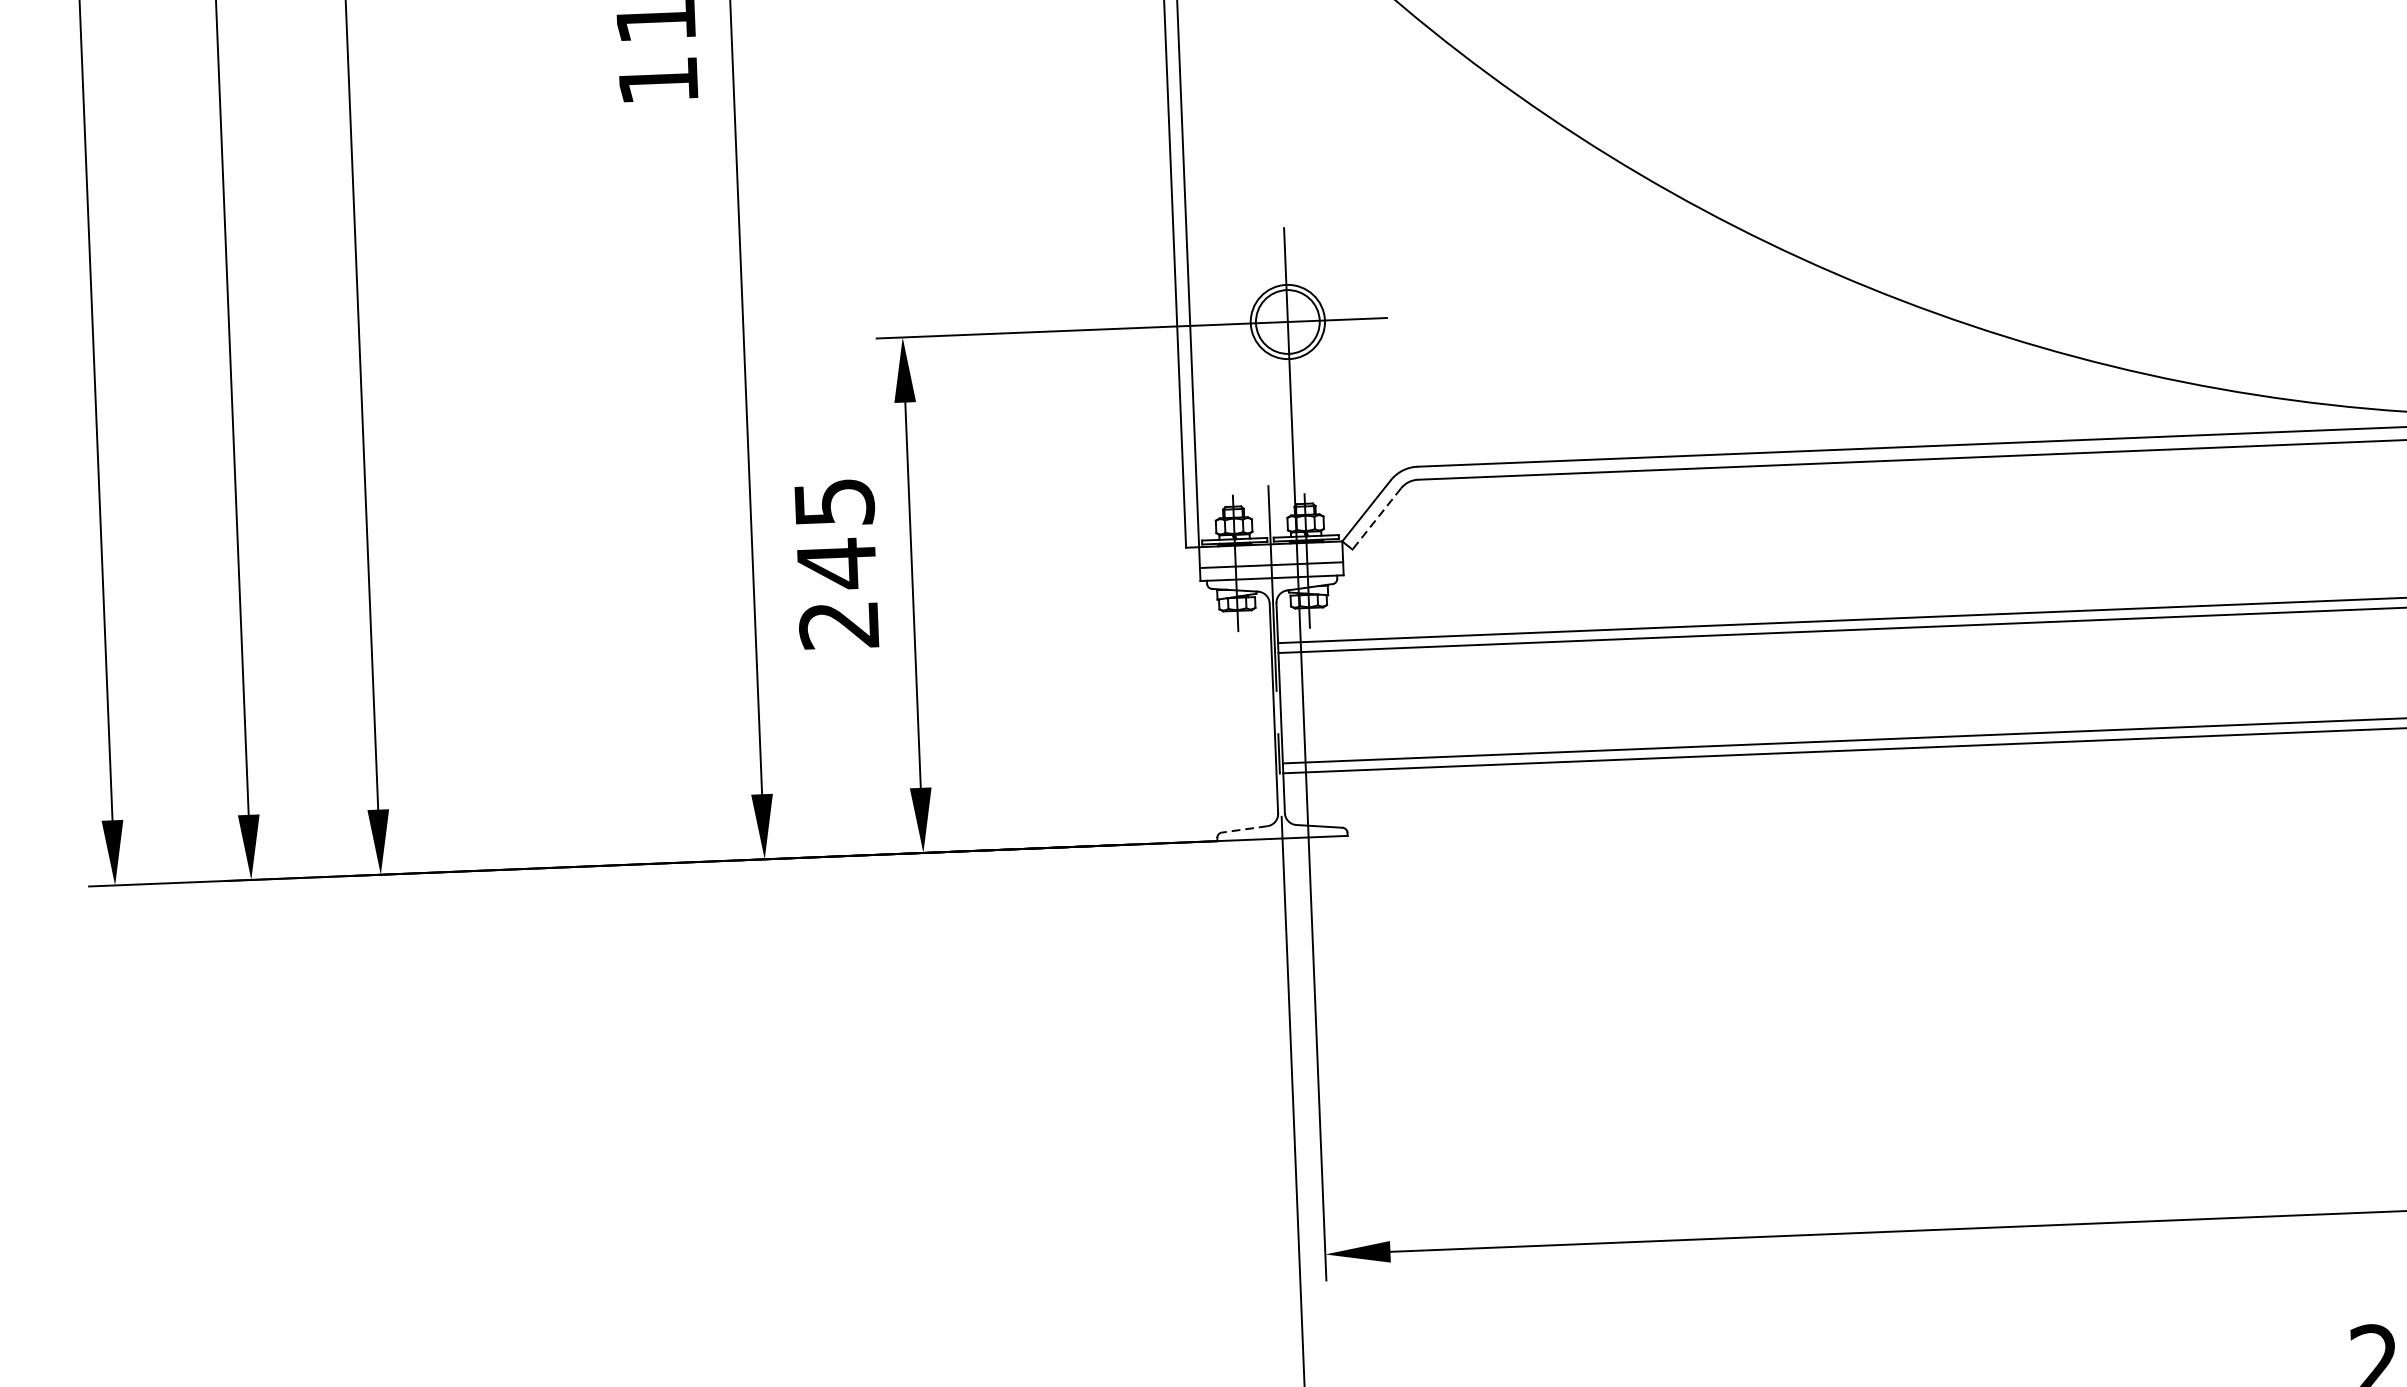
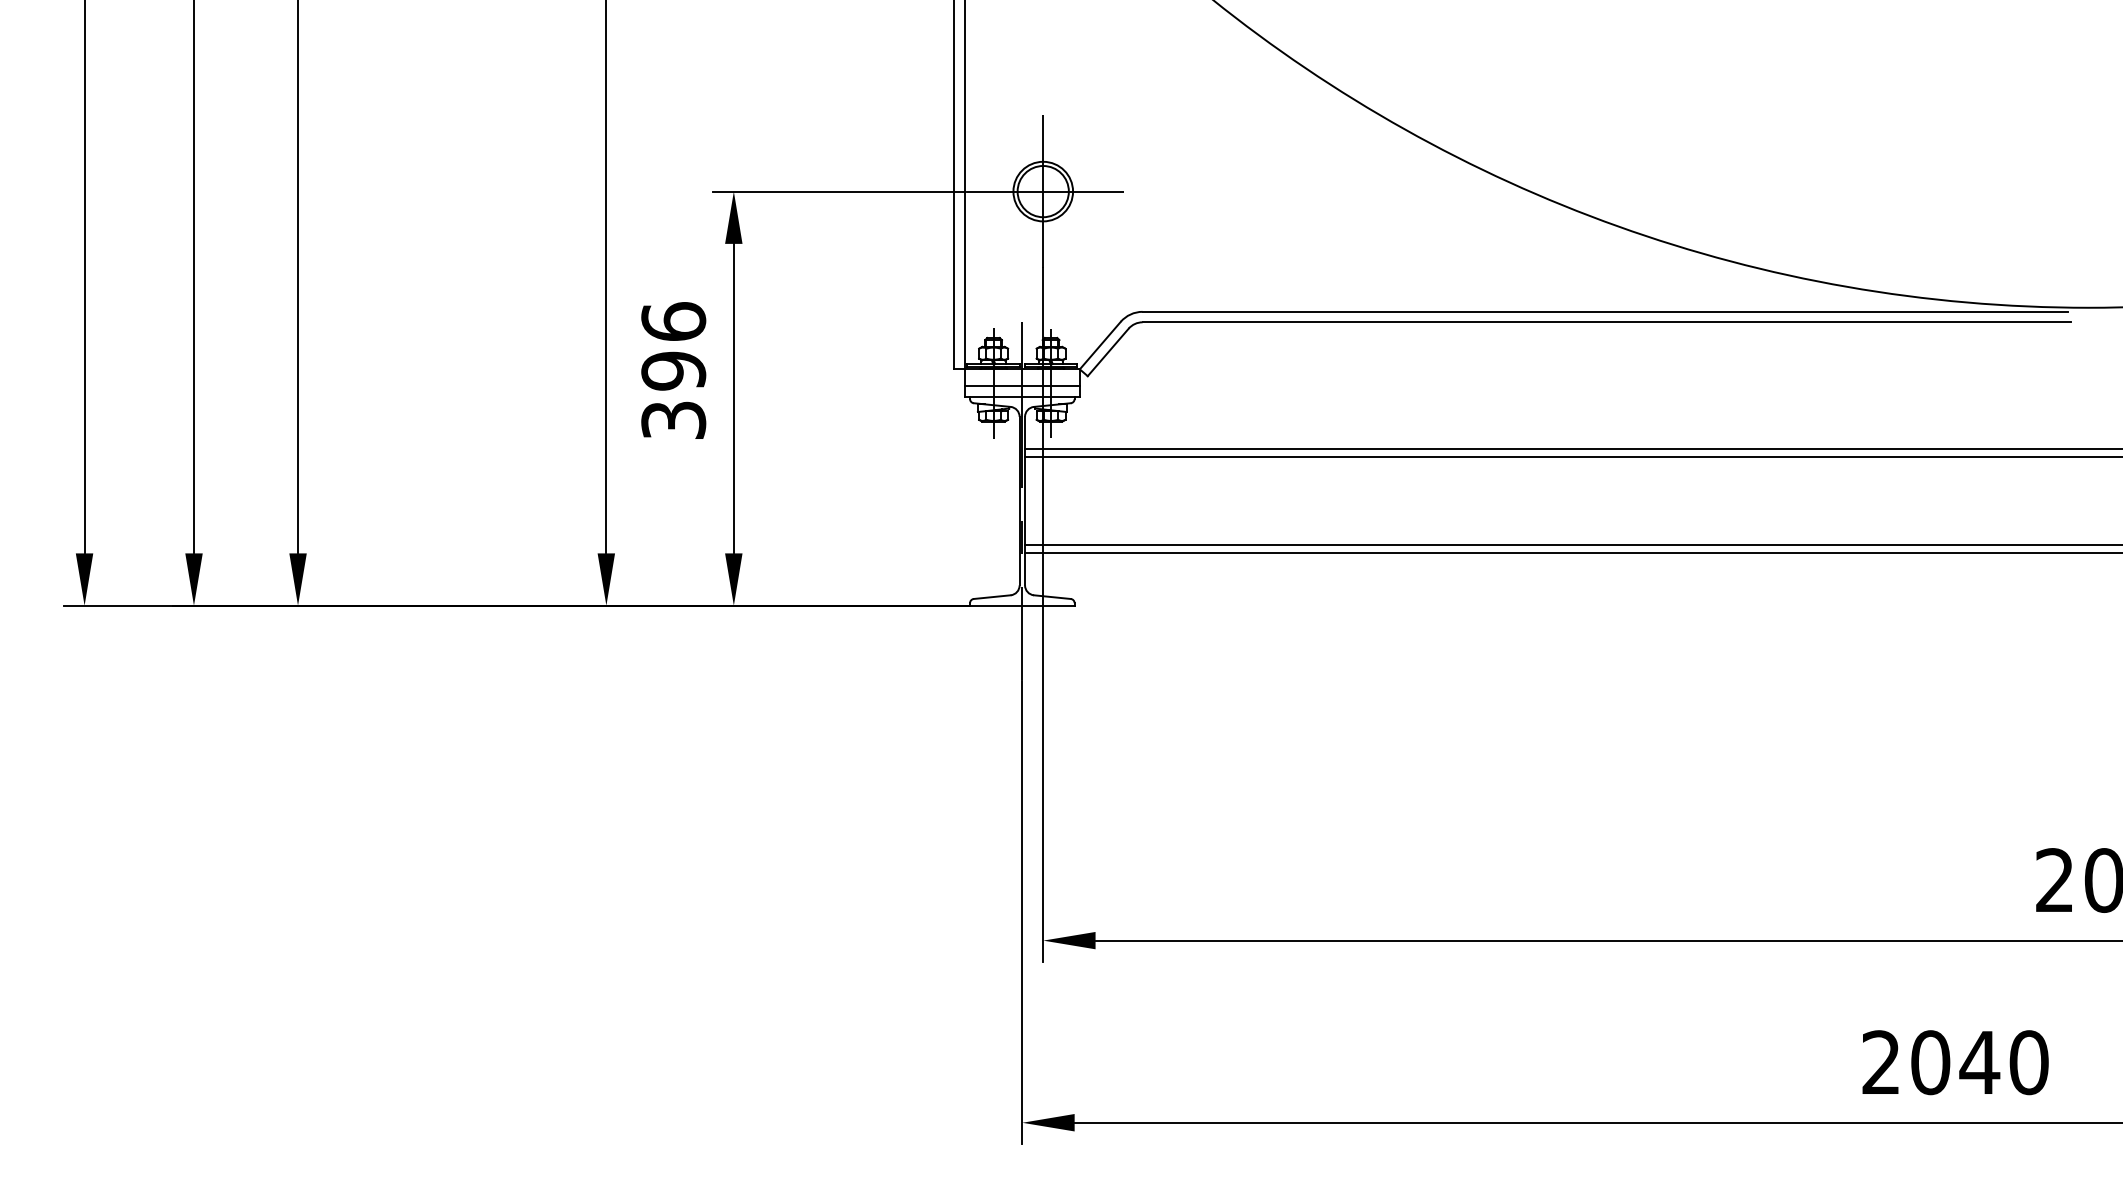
line: (1375, 519) -> (1107, 352), dashed -> solid
text: (836, 563) -> (673, 370), 245 -> 396
line: (1244, 829) -> (992, 597), dashed -> solid

